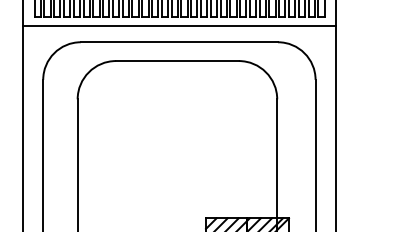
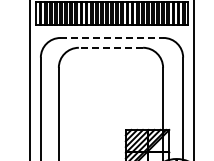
line: (178, 26) -> (111, 29), removed
line: (178, 41) -> (111, 37), solid -> dashed
line: (176, 60) -> (110, 47), solid -> dashed

